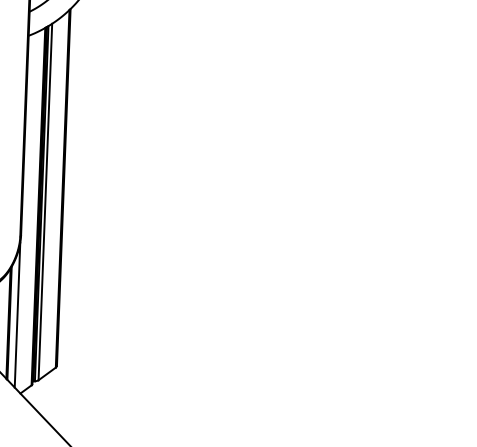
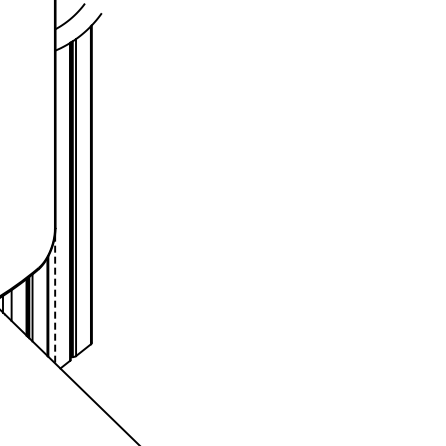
line: (17, 315) -> (55, 299), solid -> dashed

